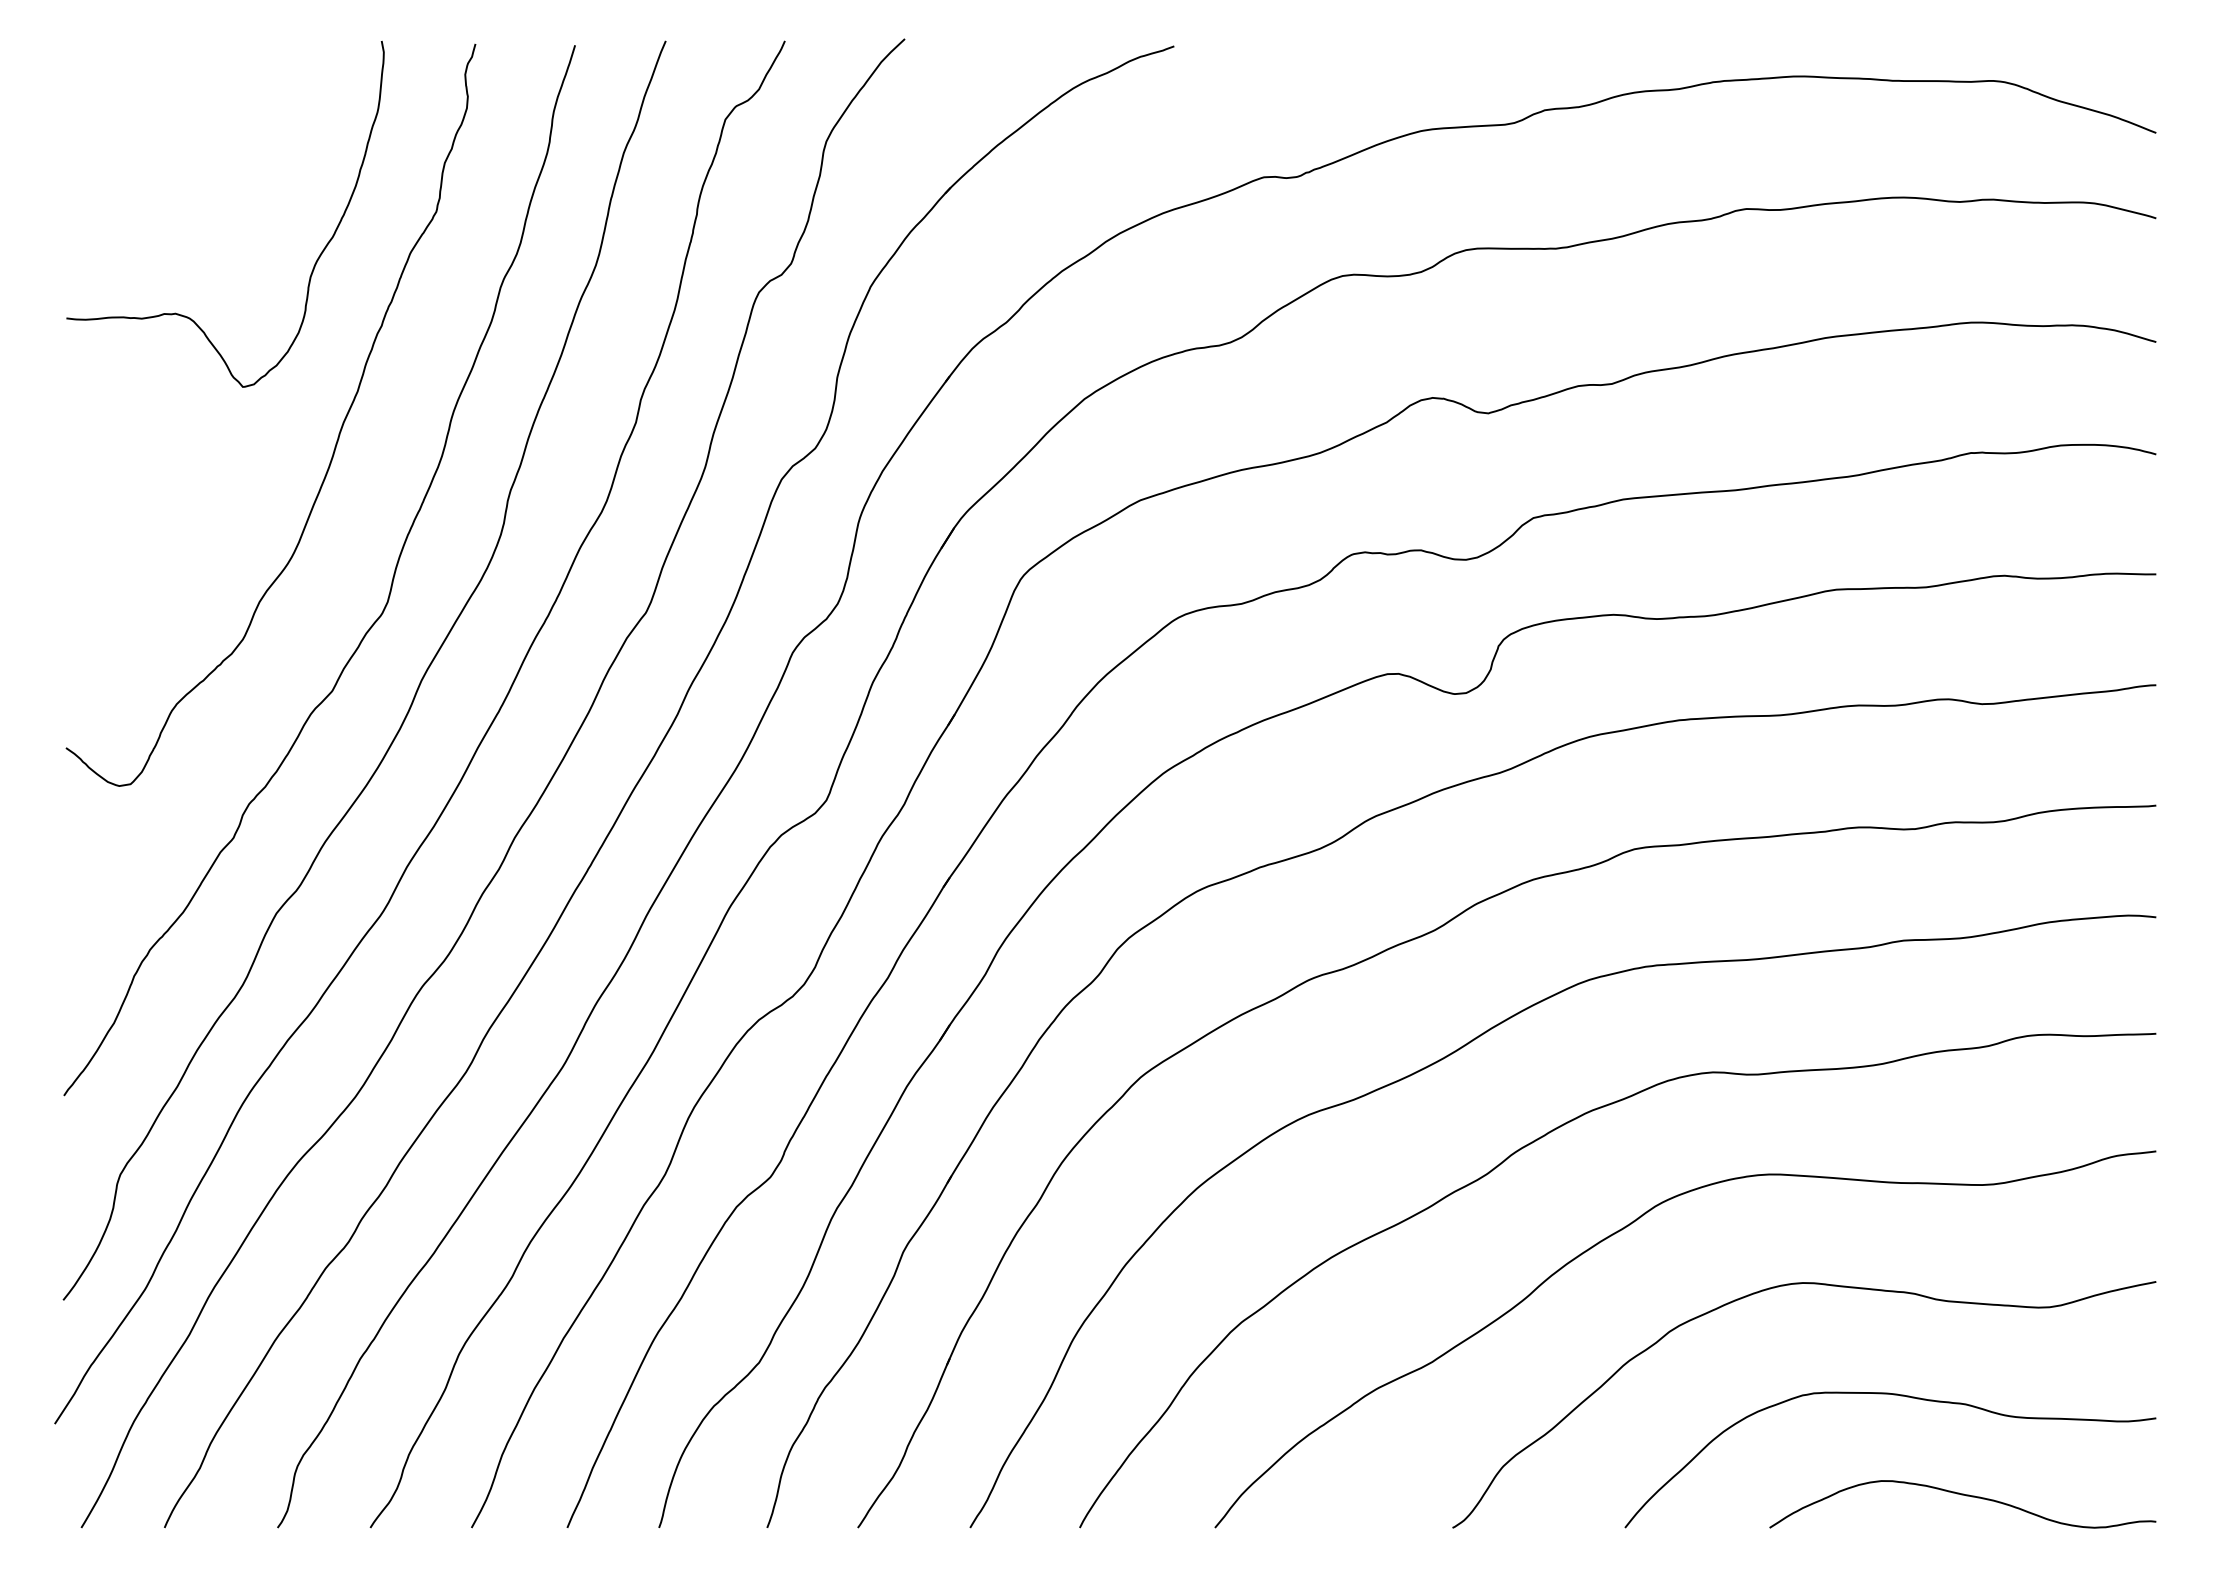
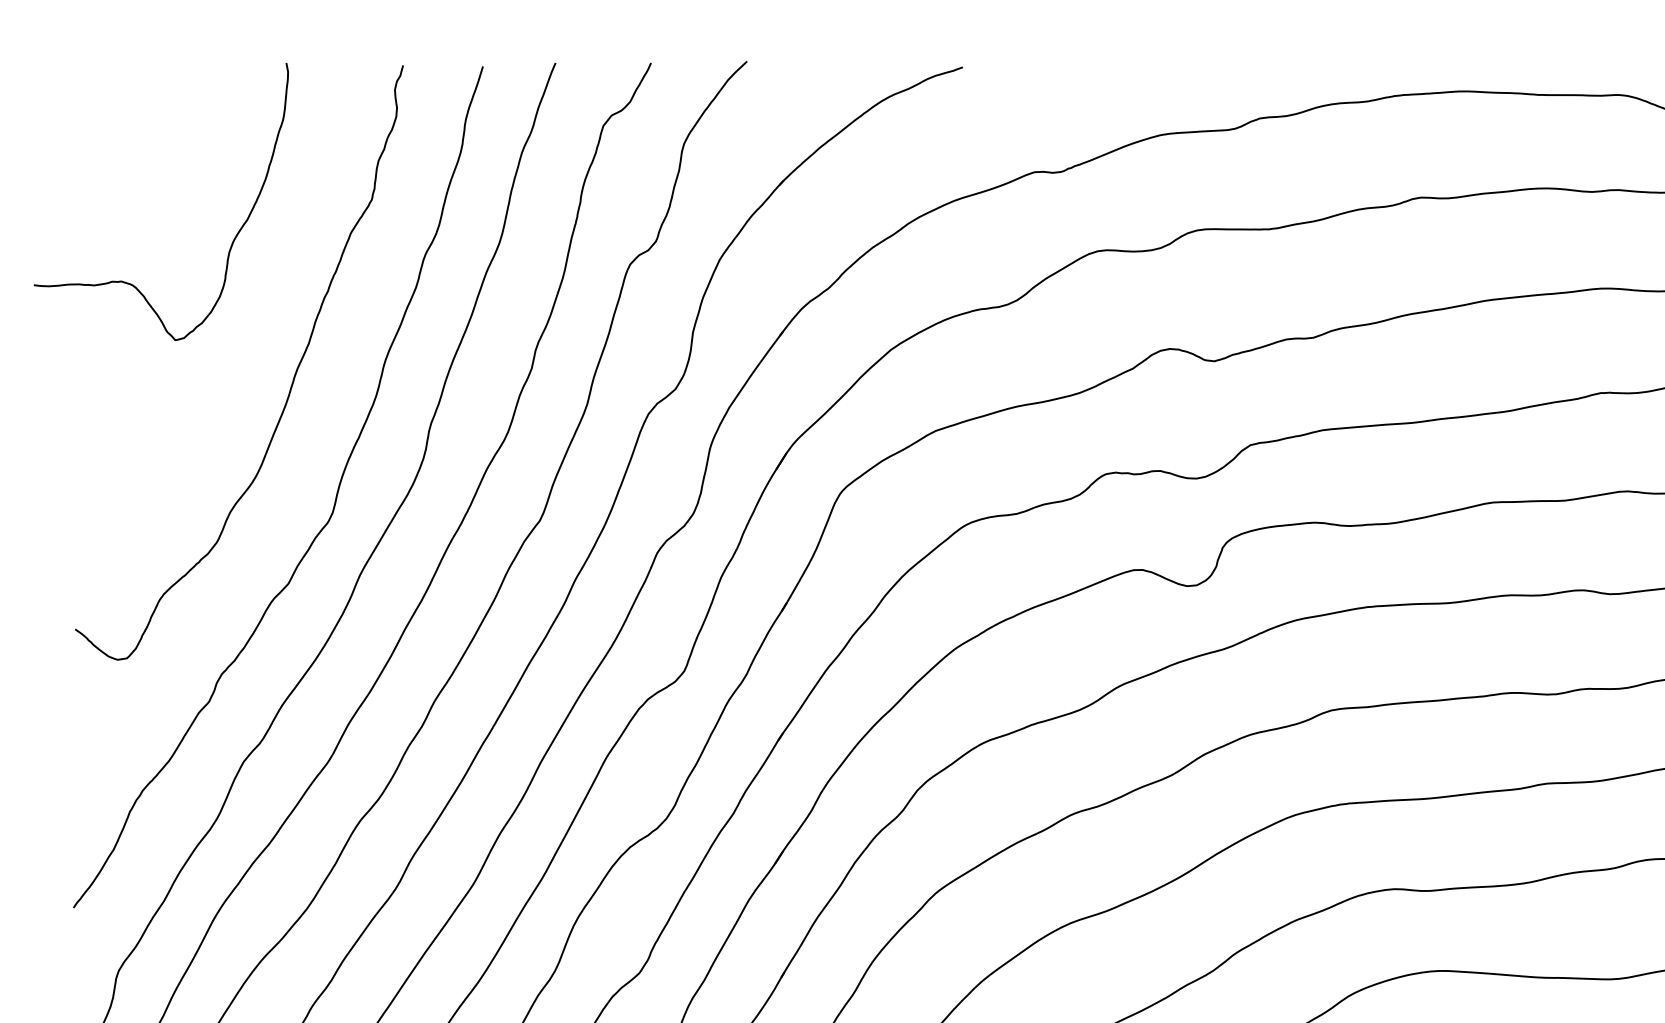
curve: (316, 259) -> (234, 238), moved

